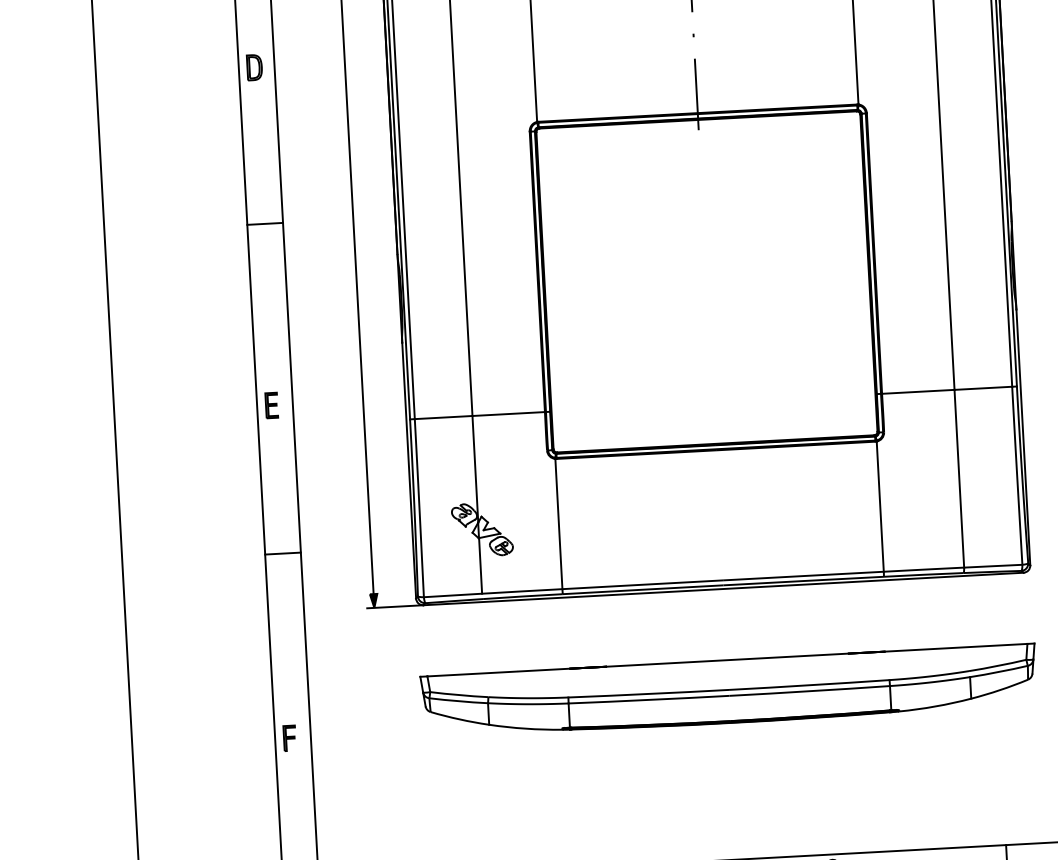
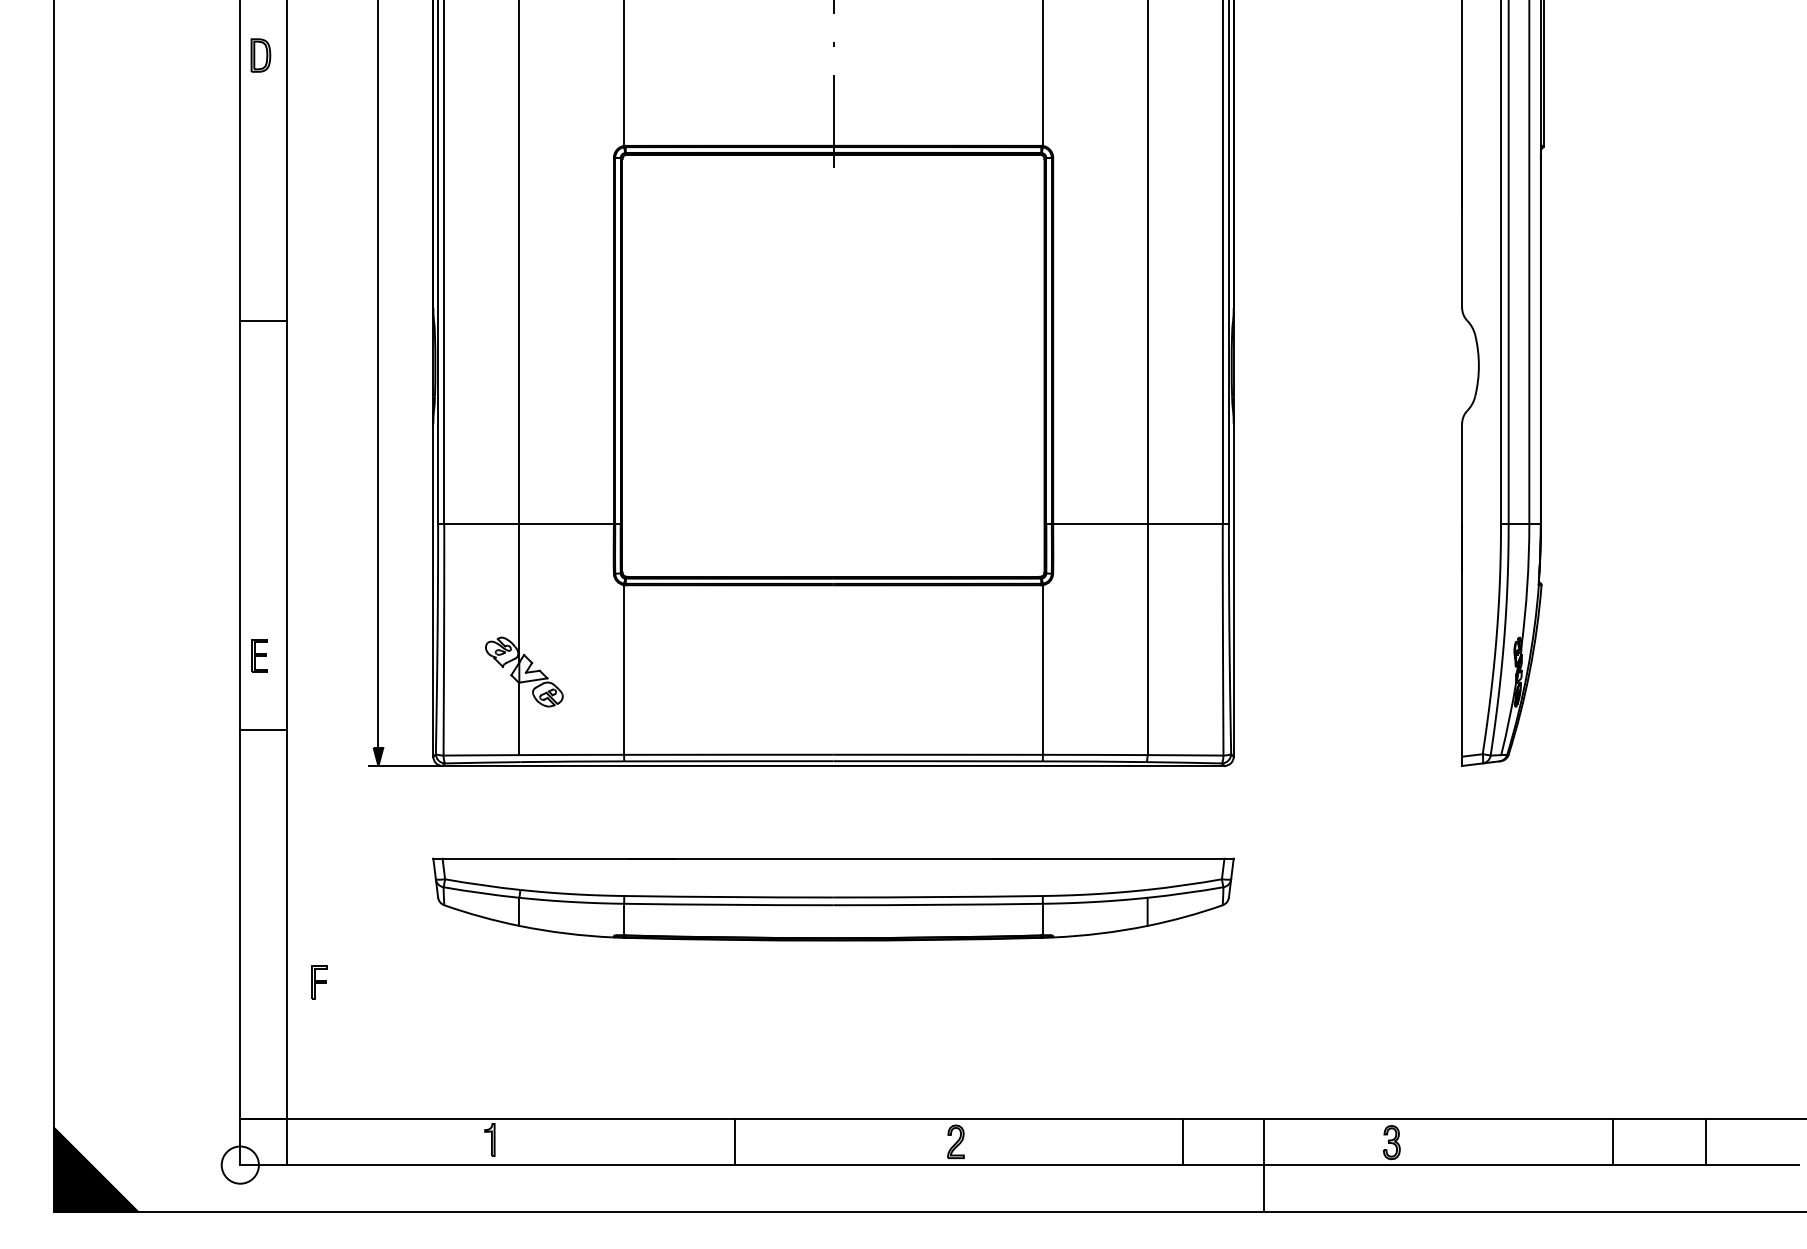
line: (265, 224) -> (263, 321), moved
part: (271, 405) -> (259, 655), moved
line: (282, 553) -> (263, 729), moved
part: (289, 738) -> (319, 982), moved

